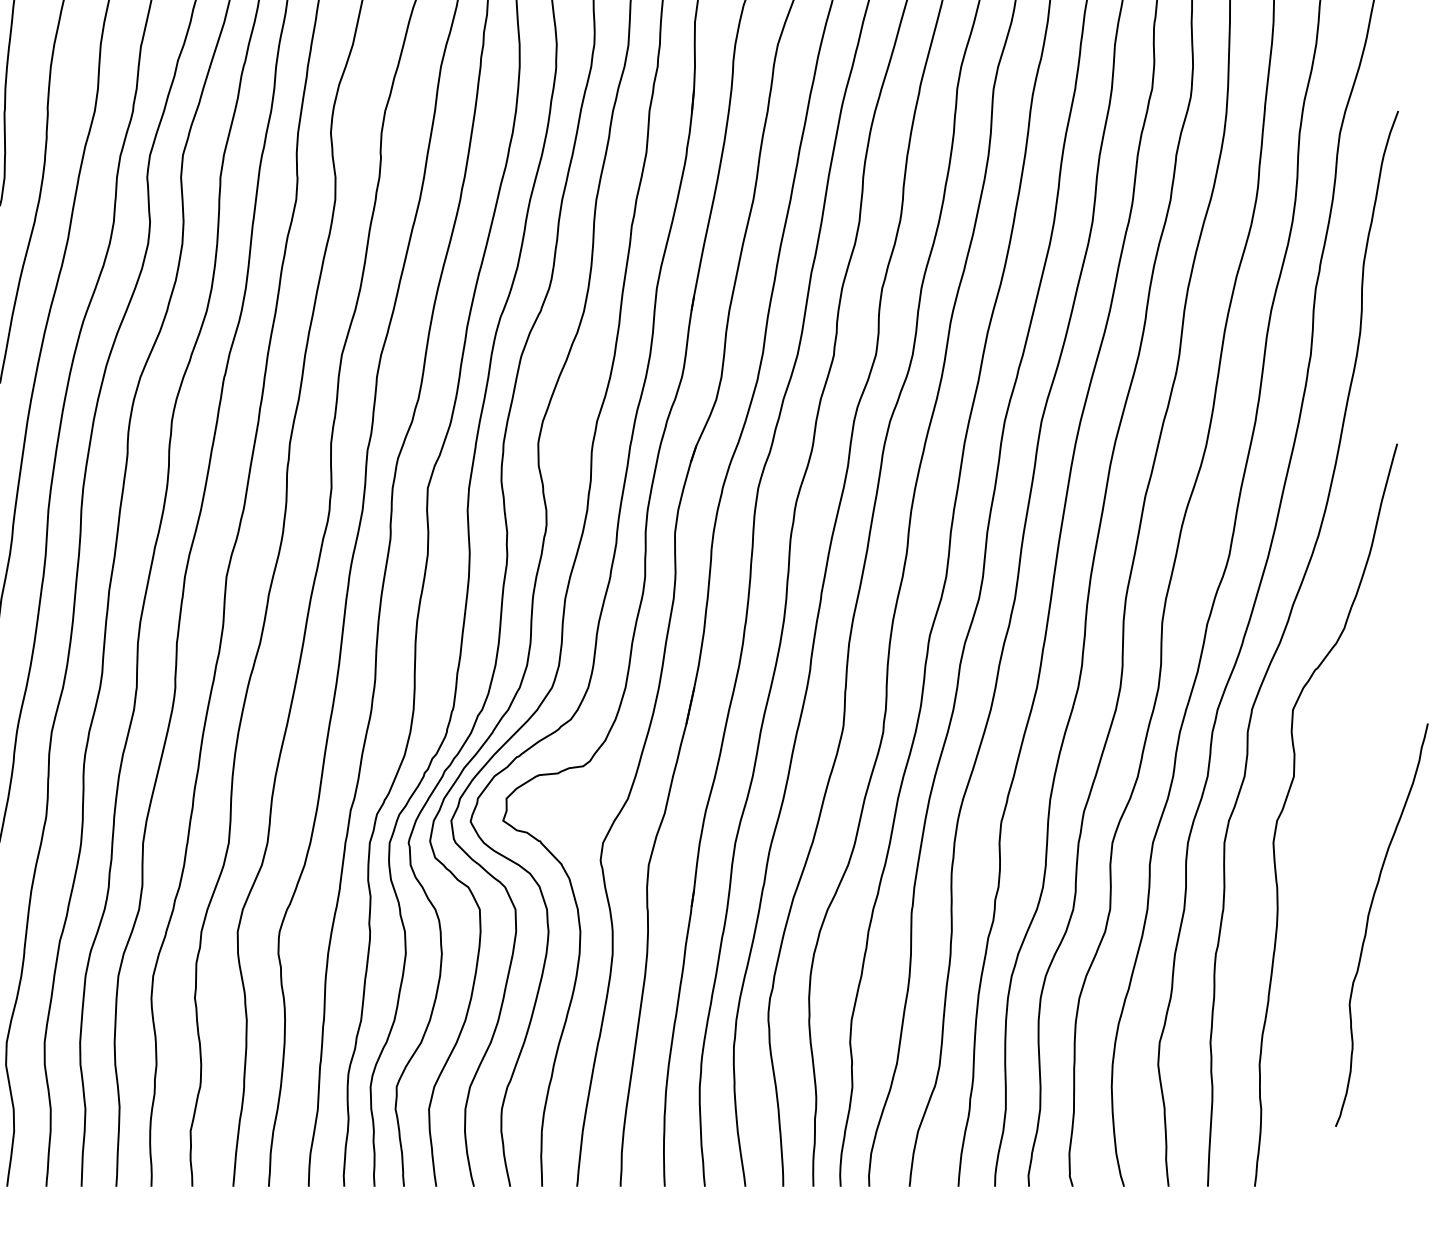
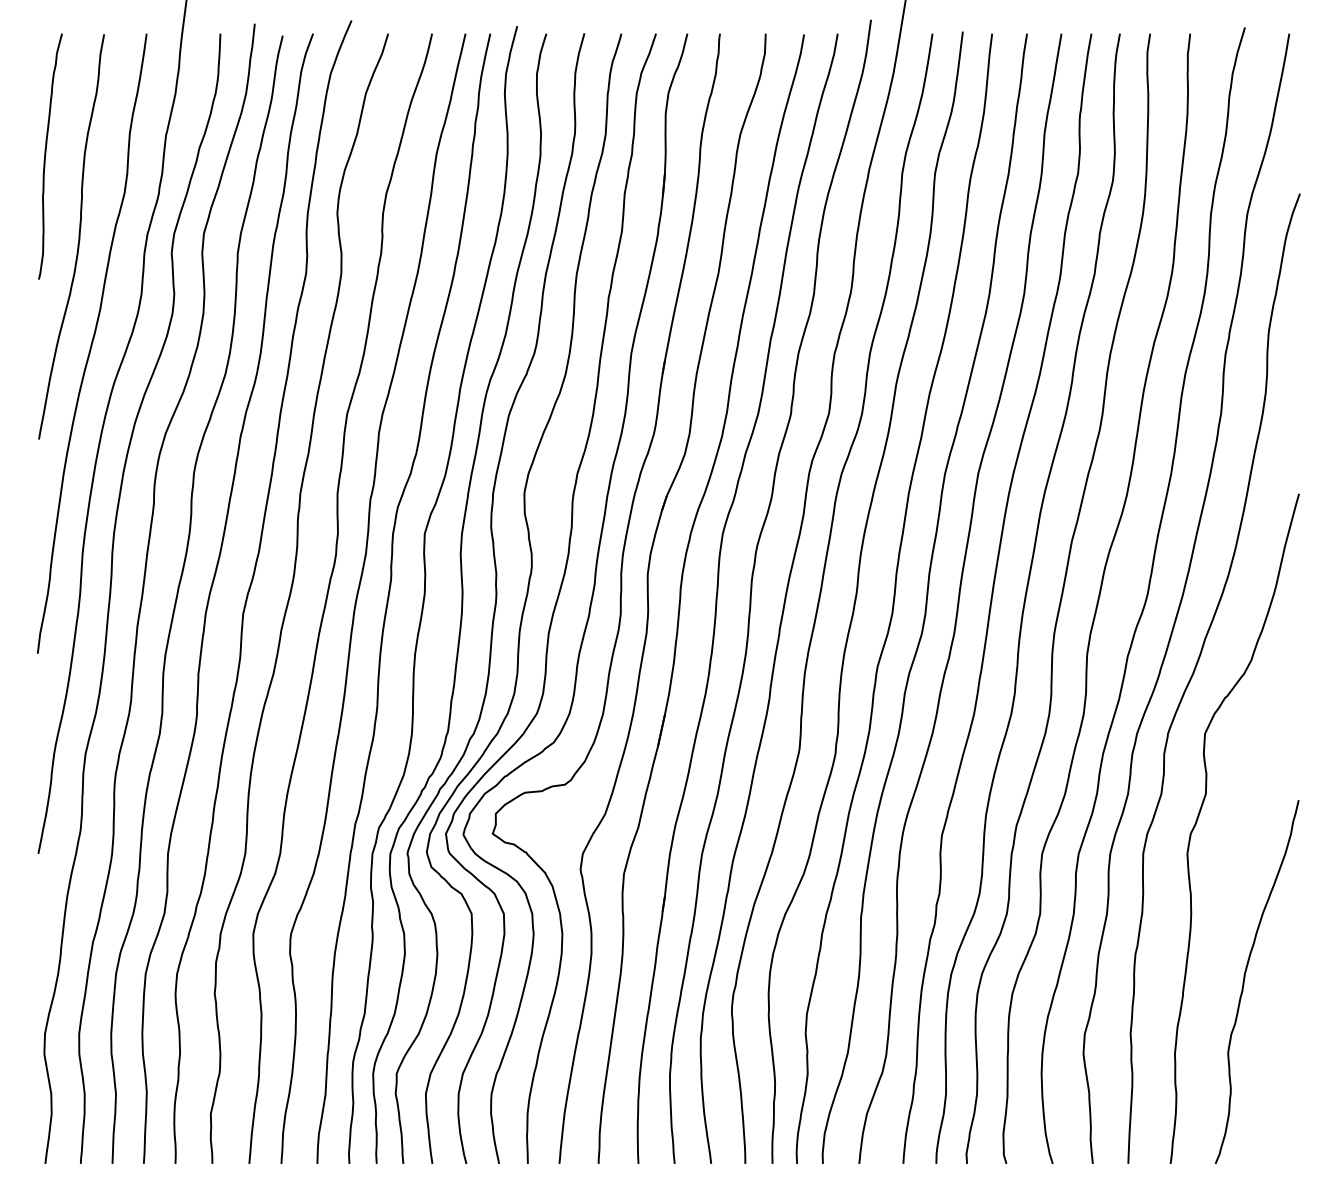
curve: (1368, 921) -> (1245, 978), moved

